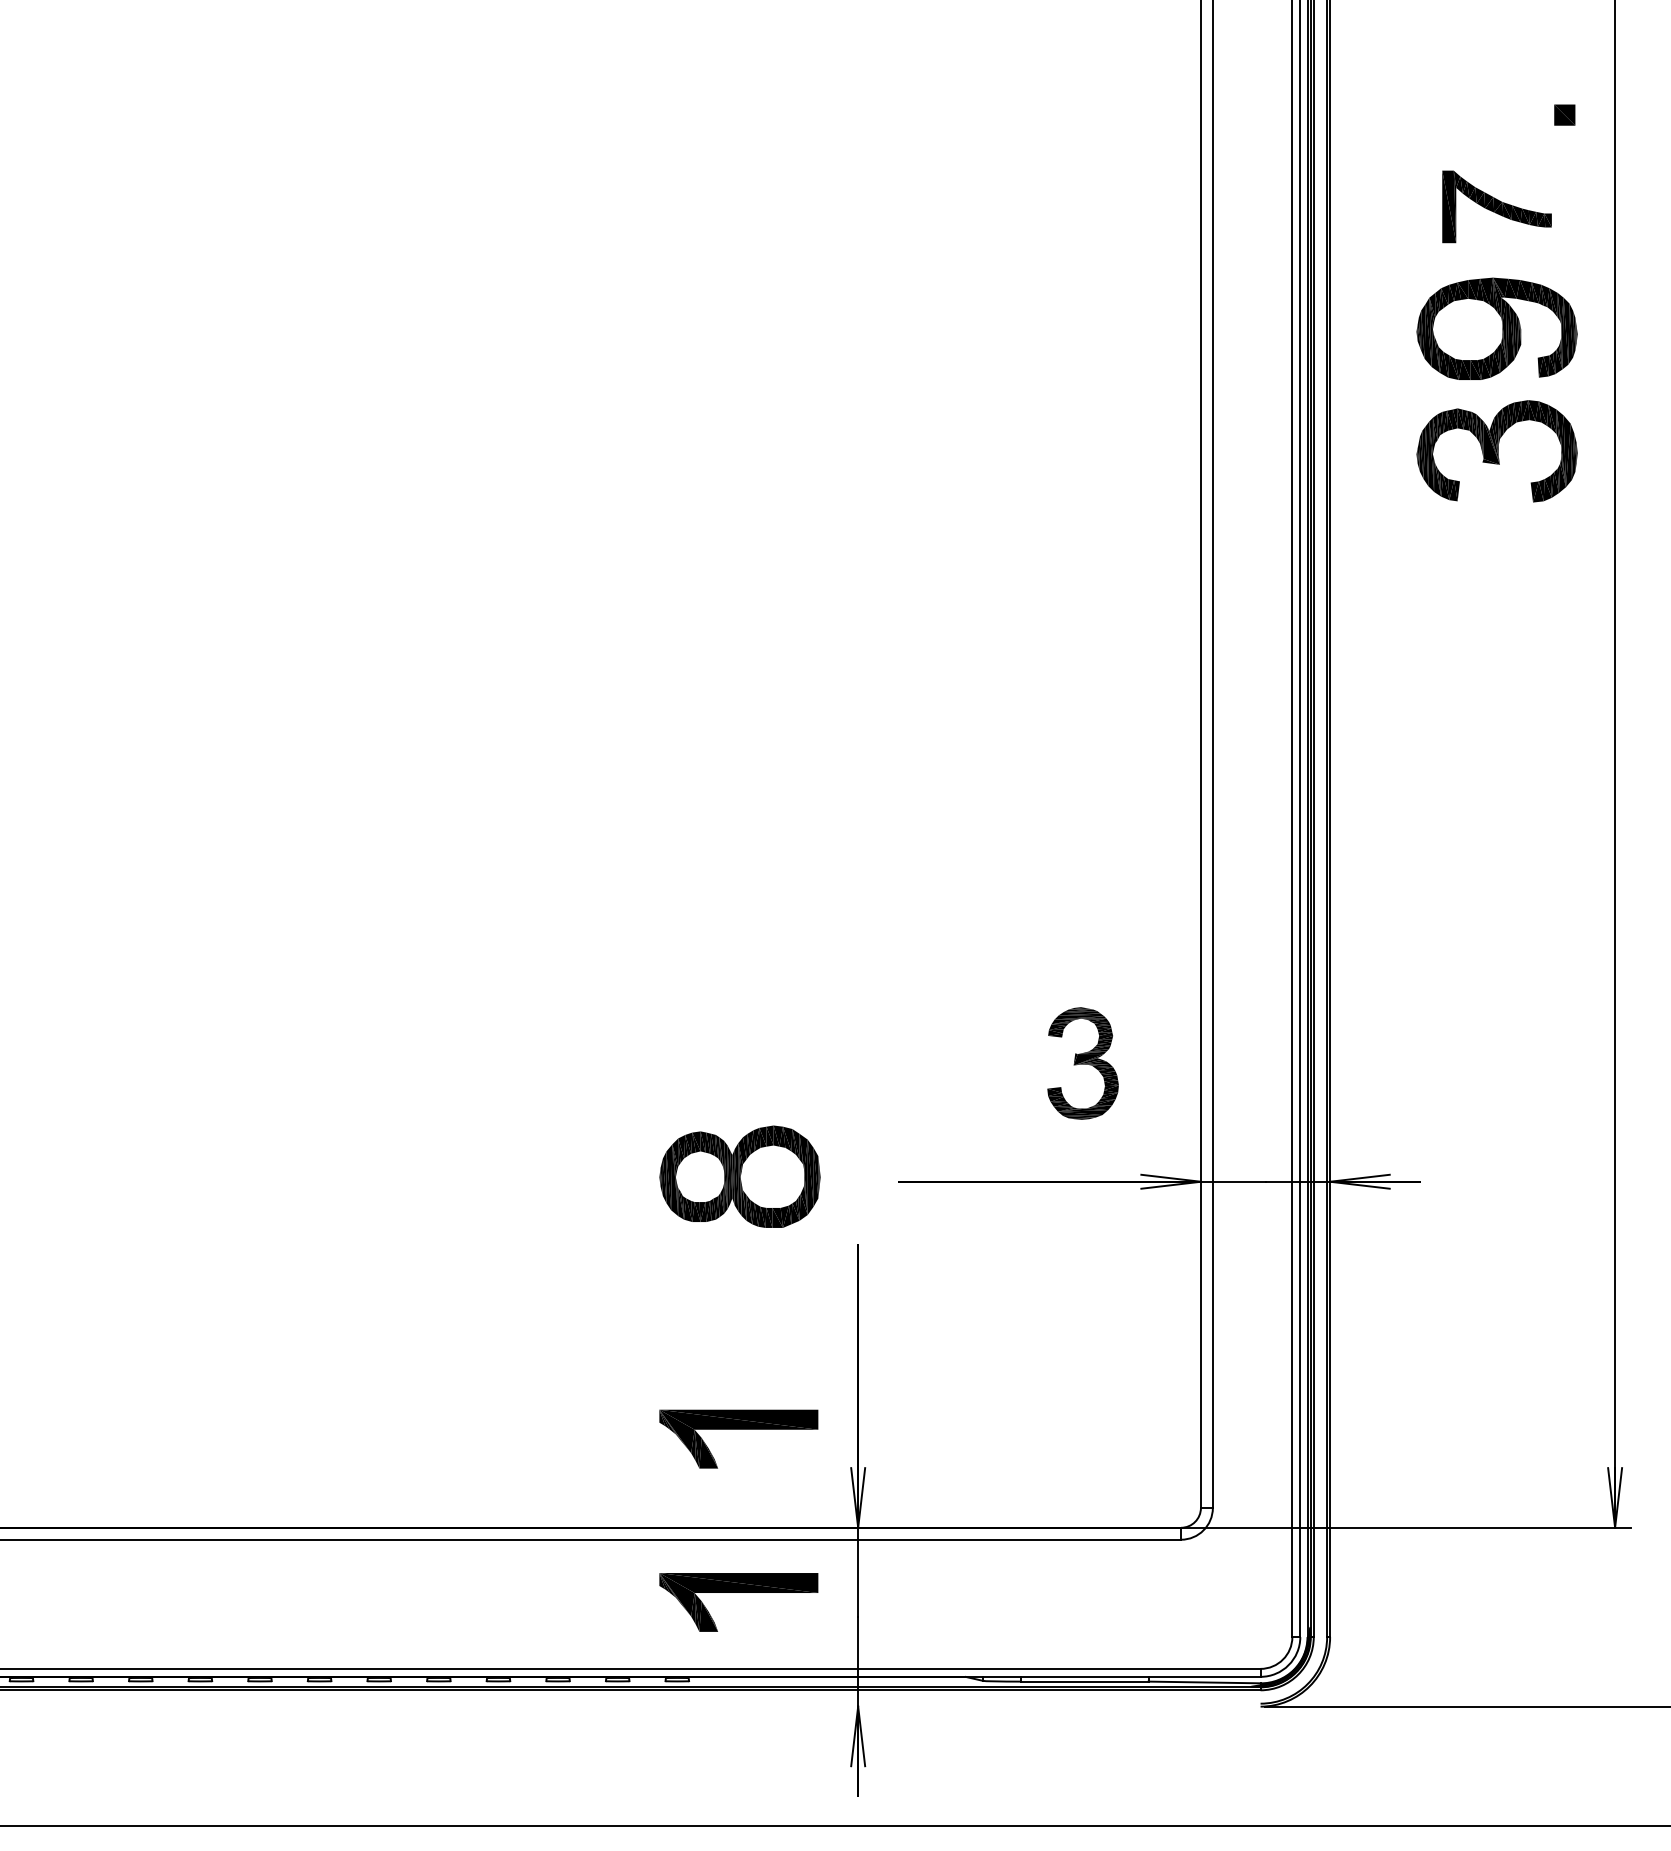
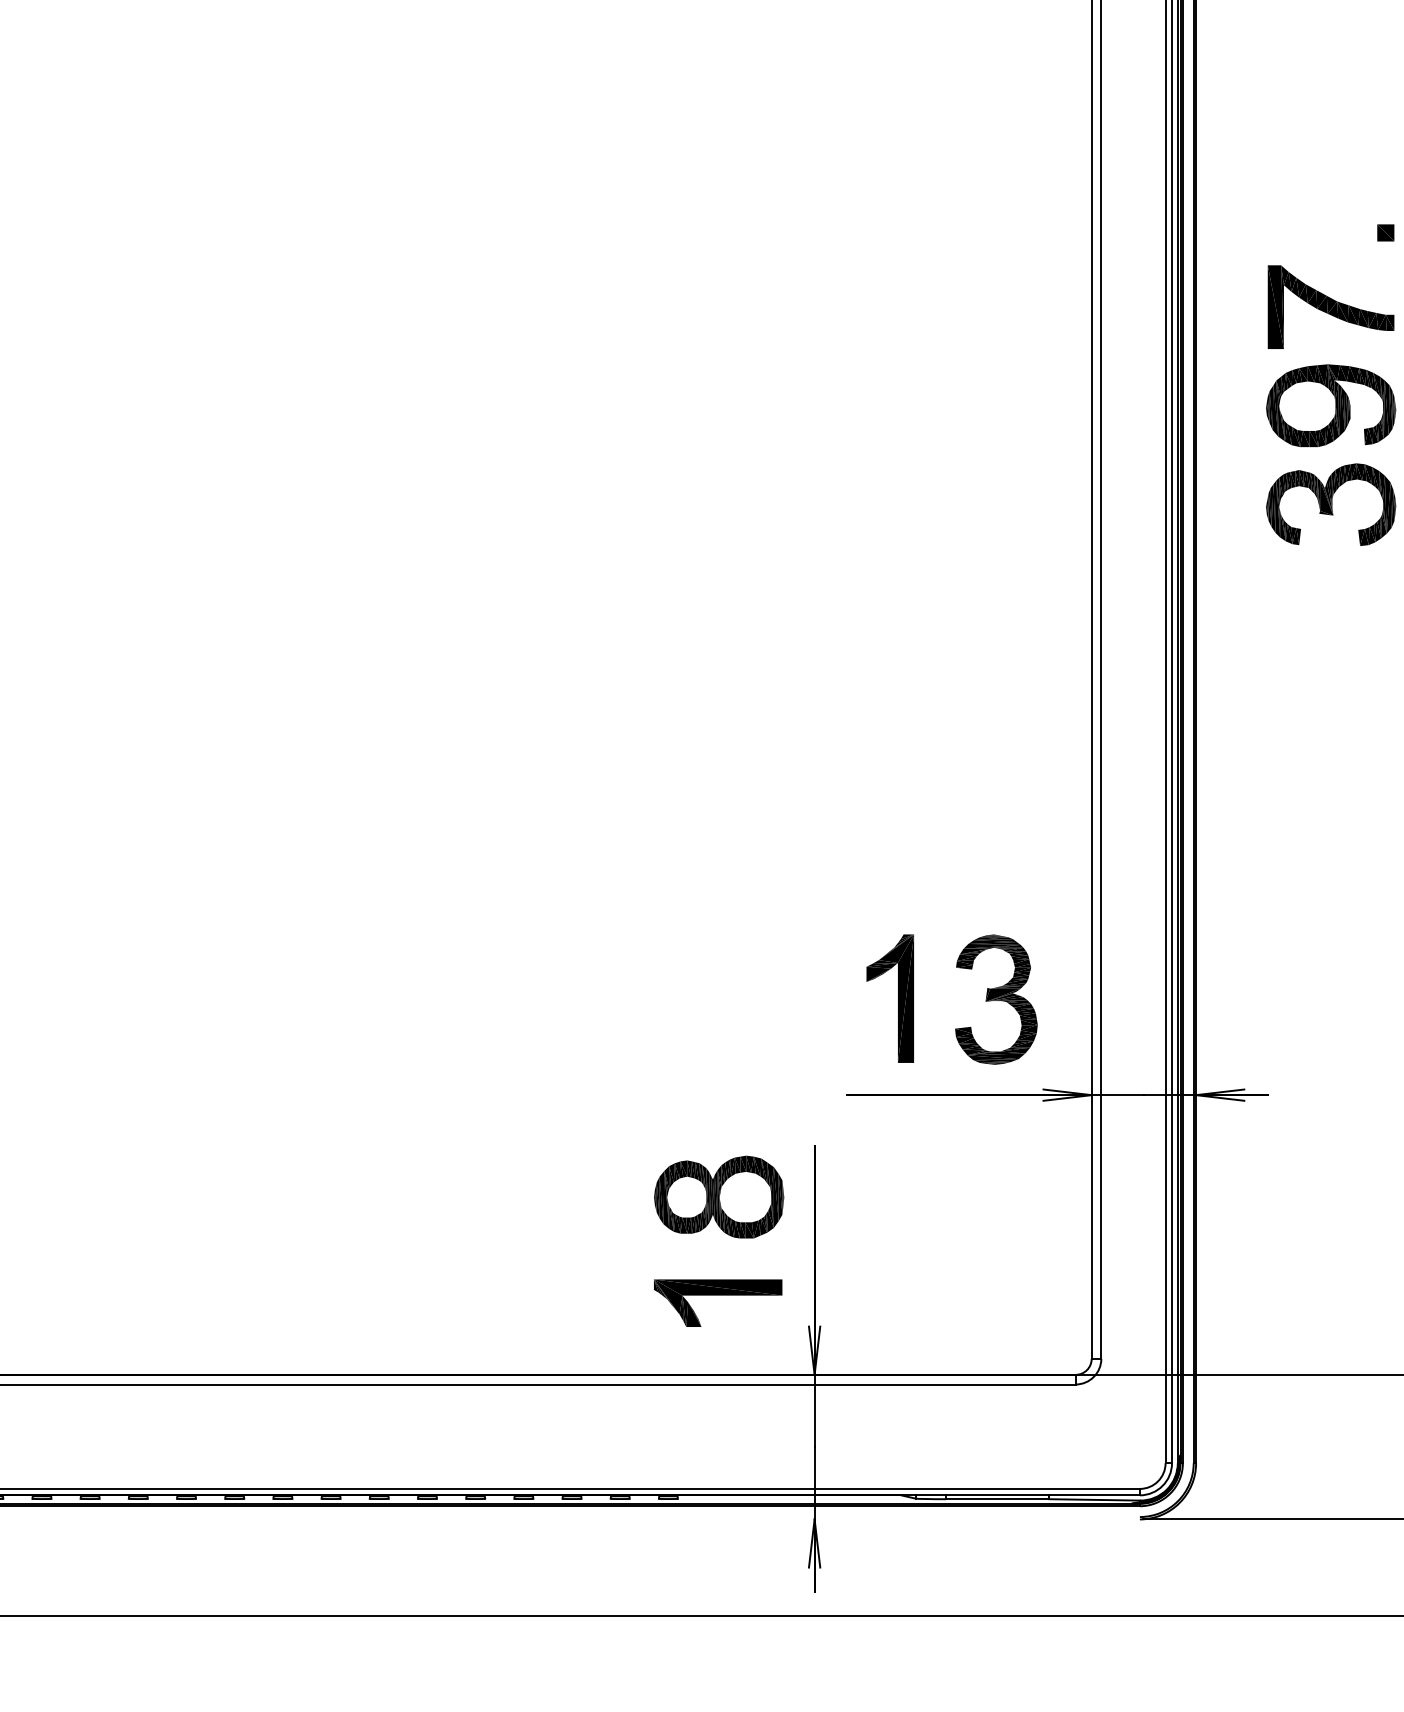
part: (1496, 206) -> (1330, 306), size x1.43
part: (961, 1062) -> (898, 998), added
part: (1083, 1063) -> (996, 999), size x1.43
part: (740, 1176) -> (719, 1196), moved
part: (739, 1592) -> (718, 1427), removed

